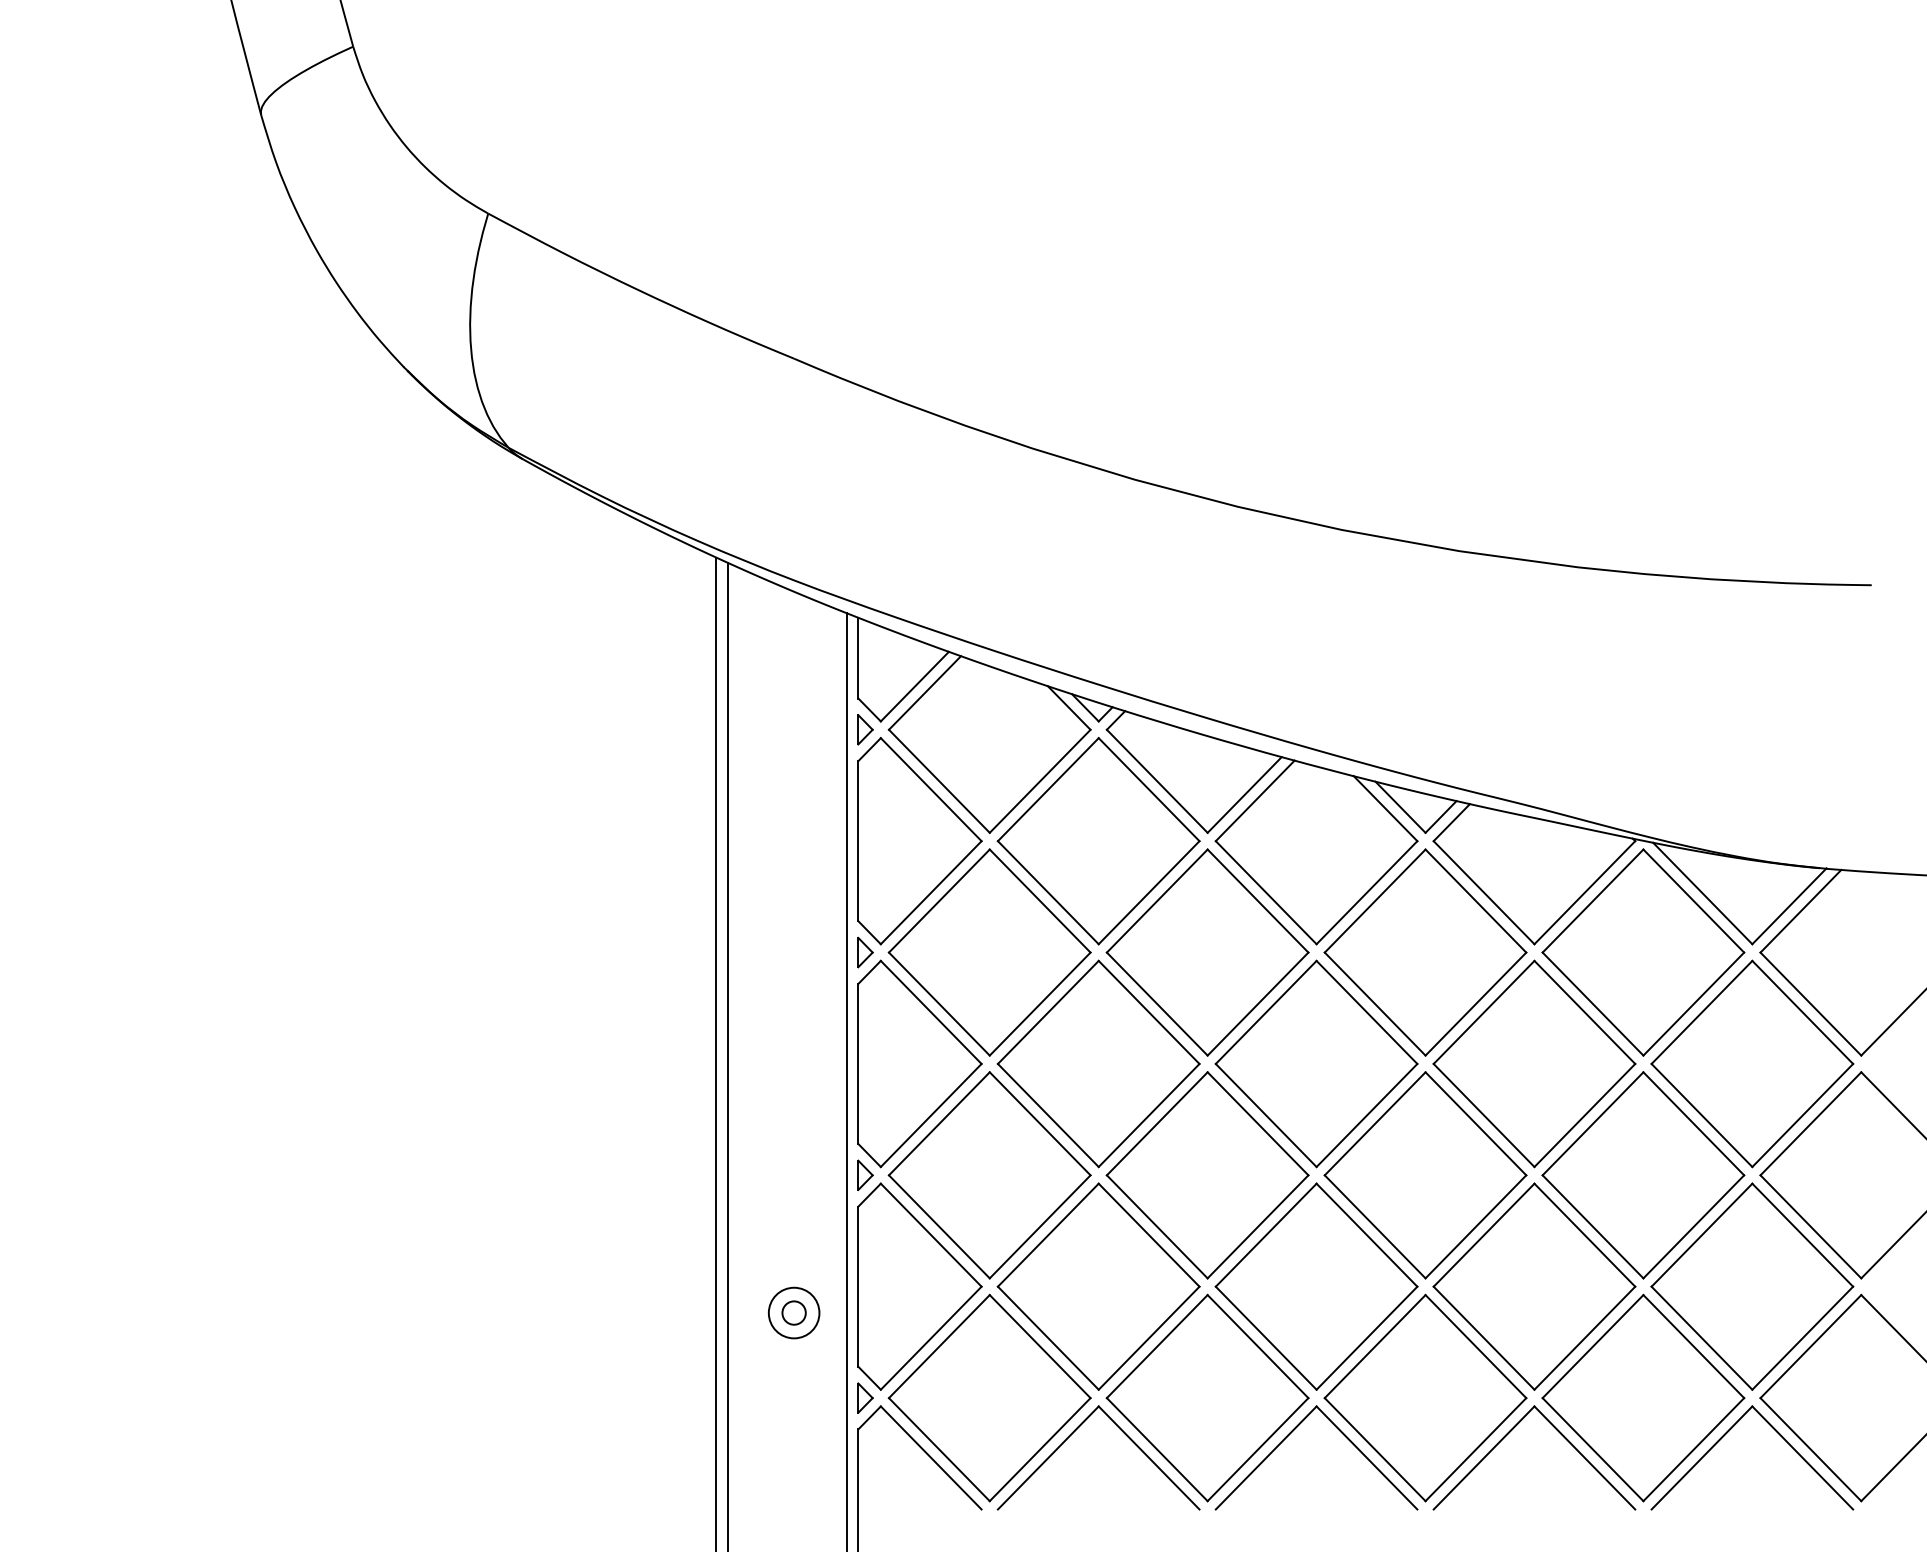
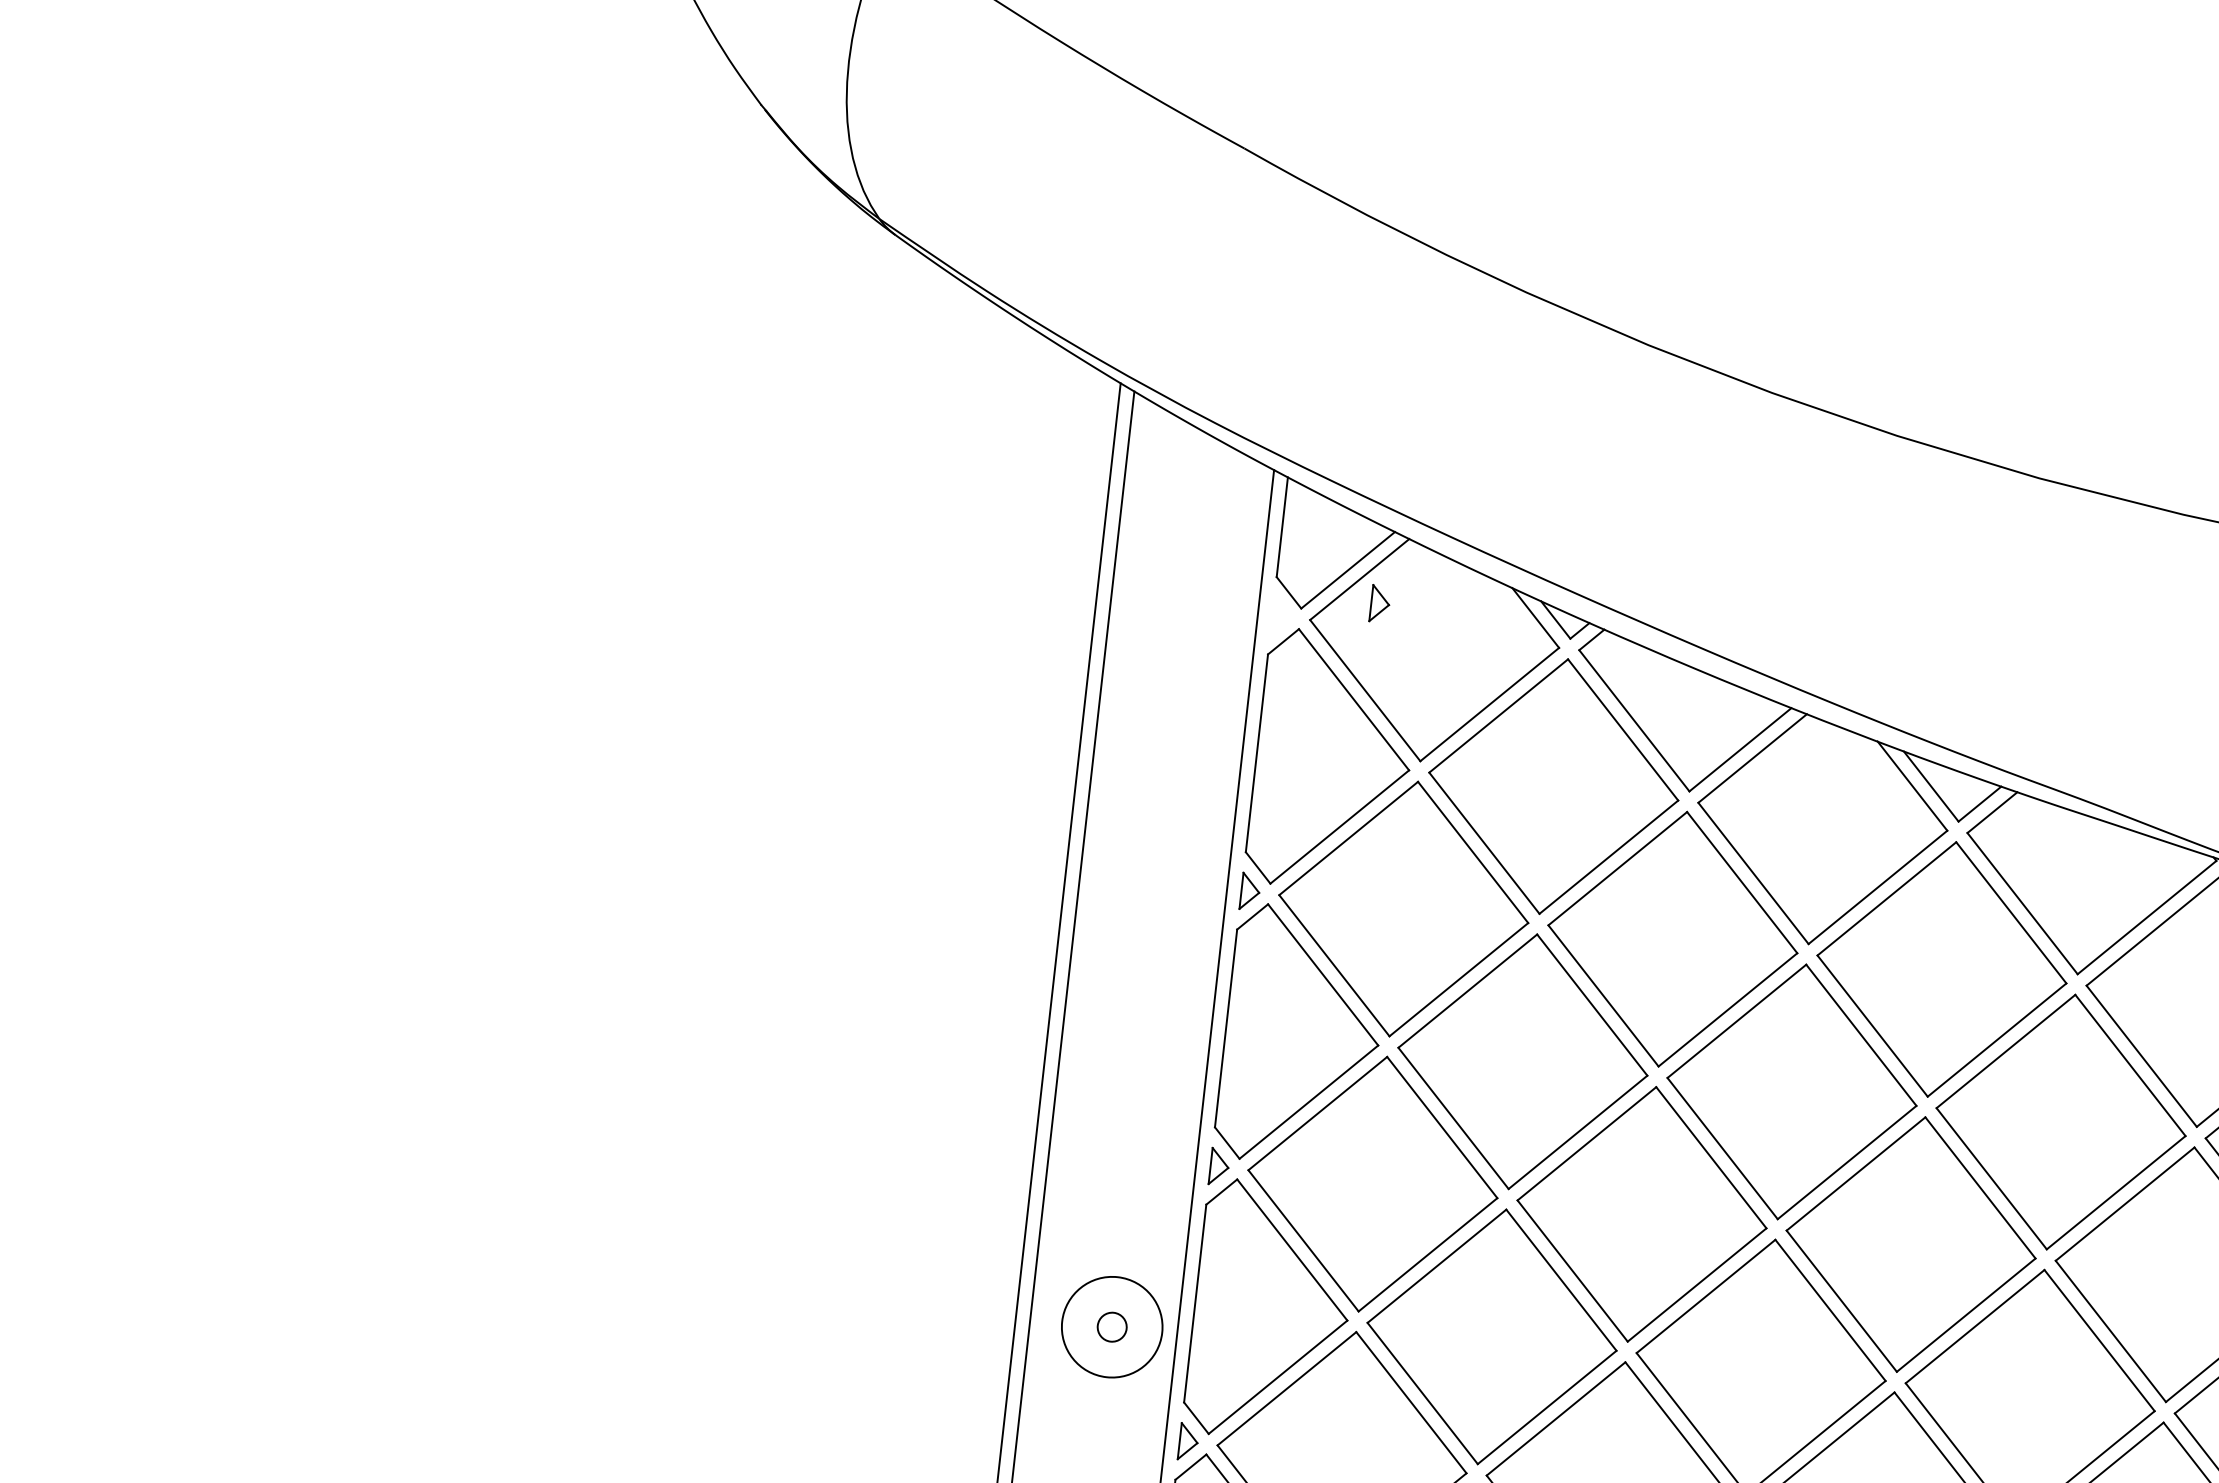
part: (865, 729) -> (1380, 603), moved
circle: (793, 1312) -> (1111, 1326), size x1.6

